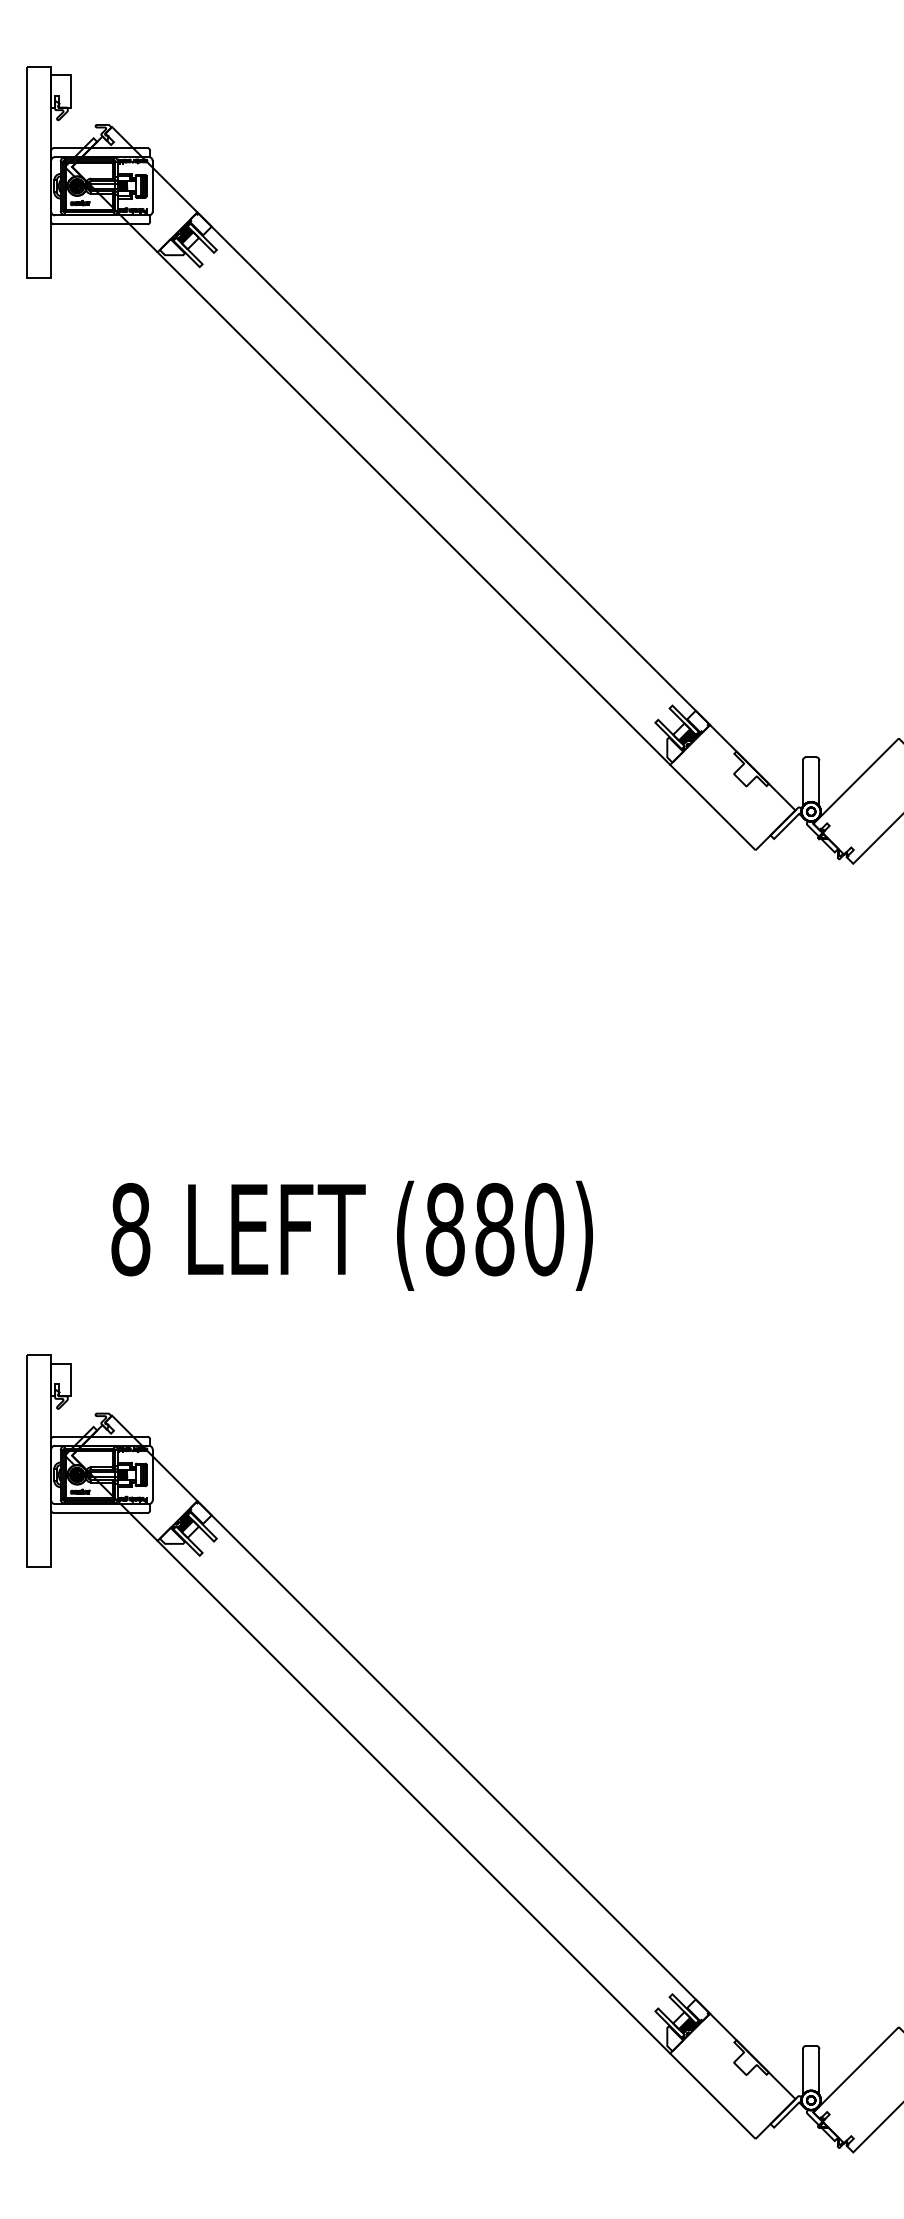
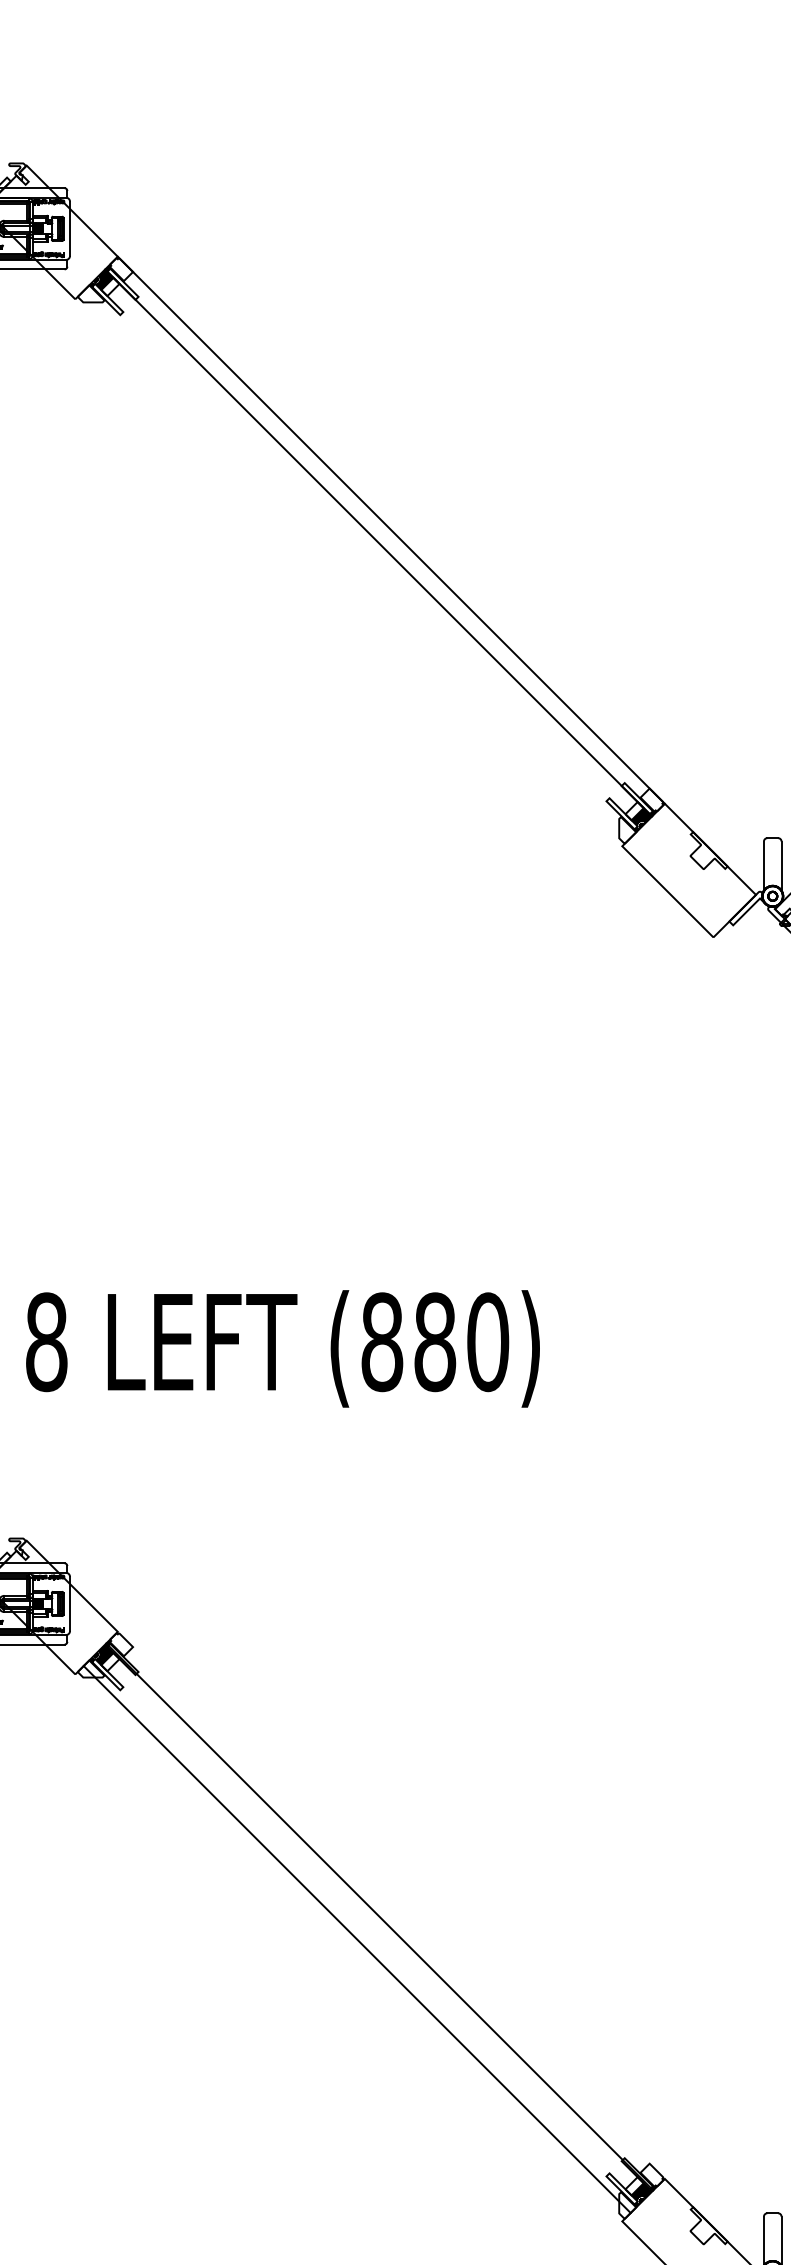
line: (413, 508) -> (378, 542), moved
line: (453, 1757) -> (356, 1939), moved
line: (413, 1796) -> (379, 1916), moved

